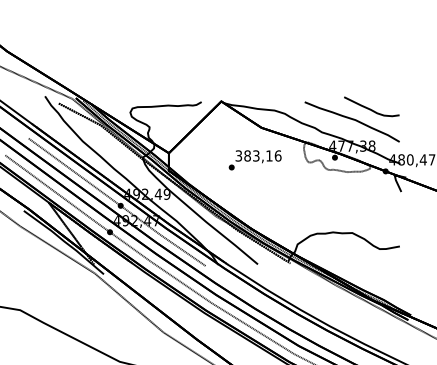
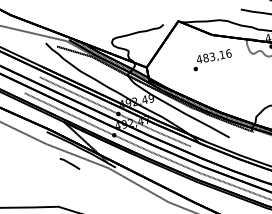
text: (238, 155) -> (199, 59), 383,16 -> 483,16
line: (45, 257) -> (69, 163), added

